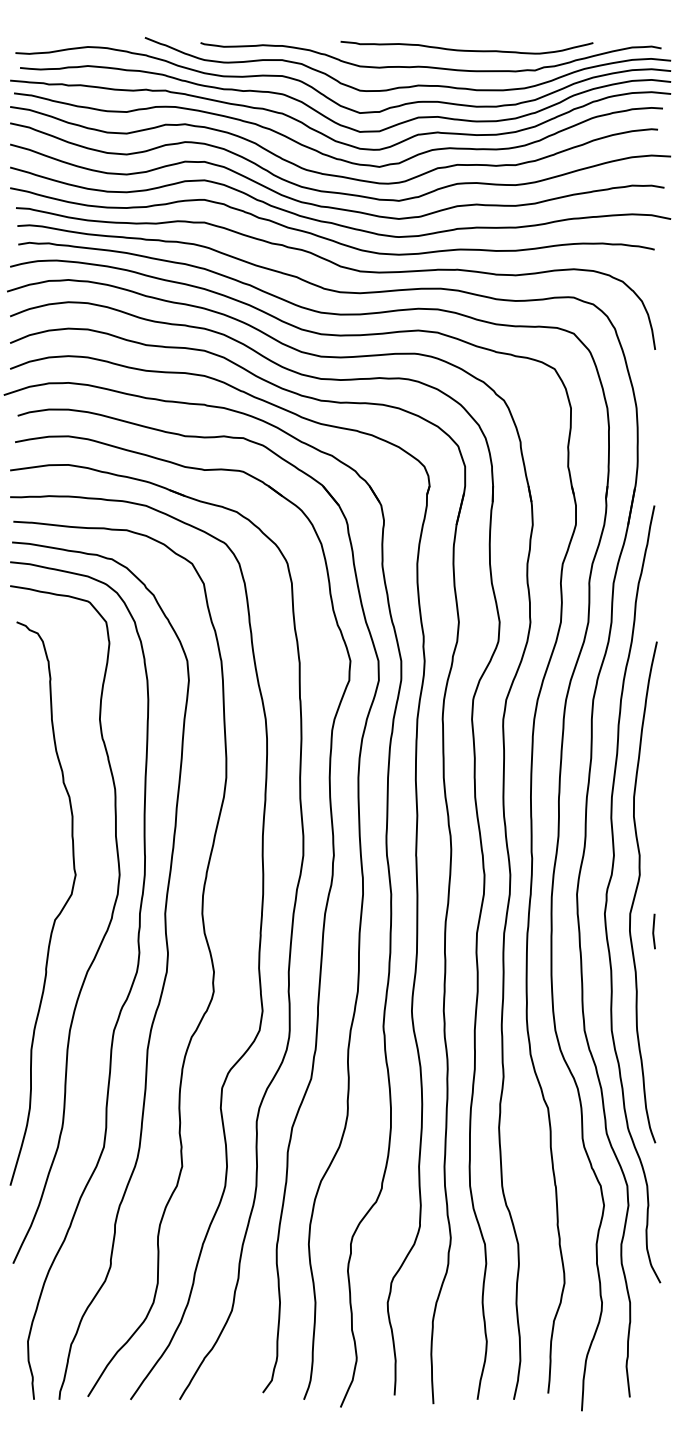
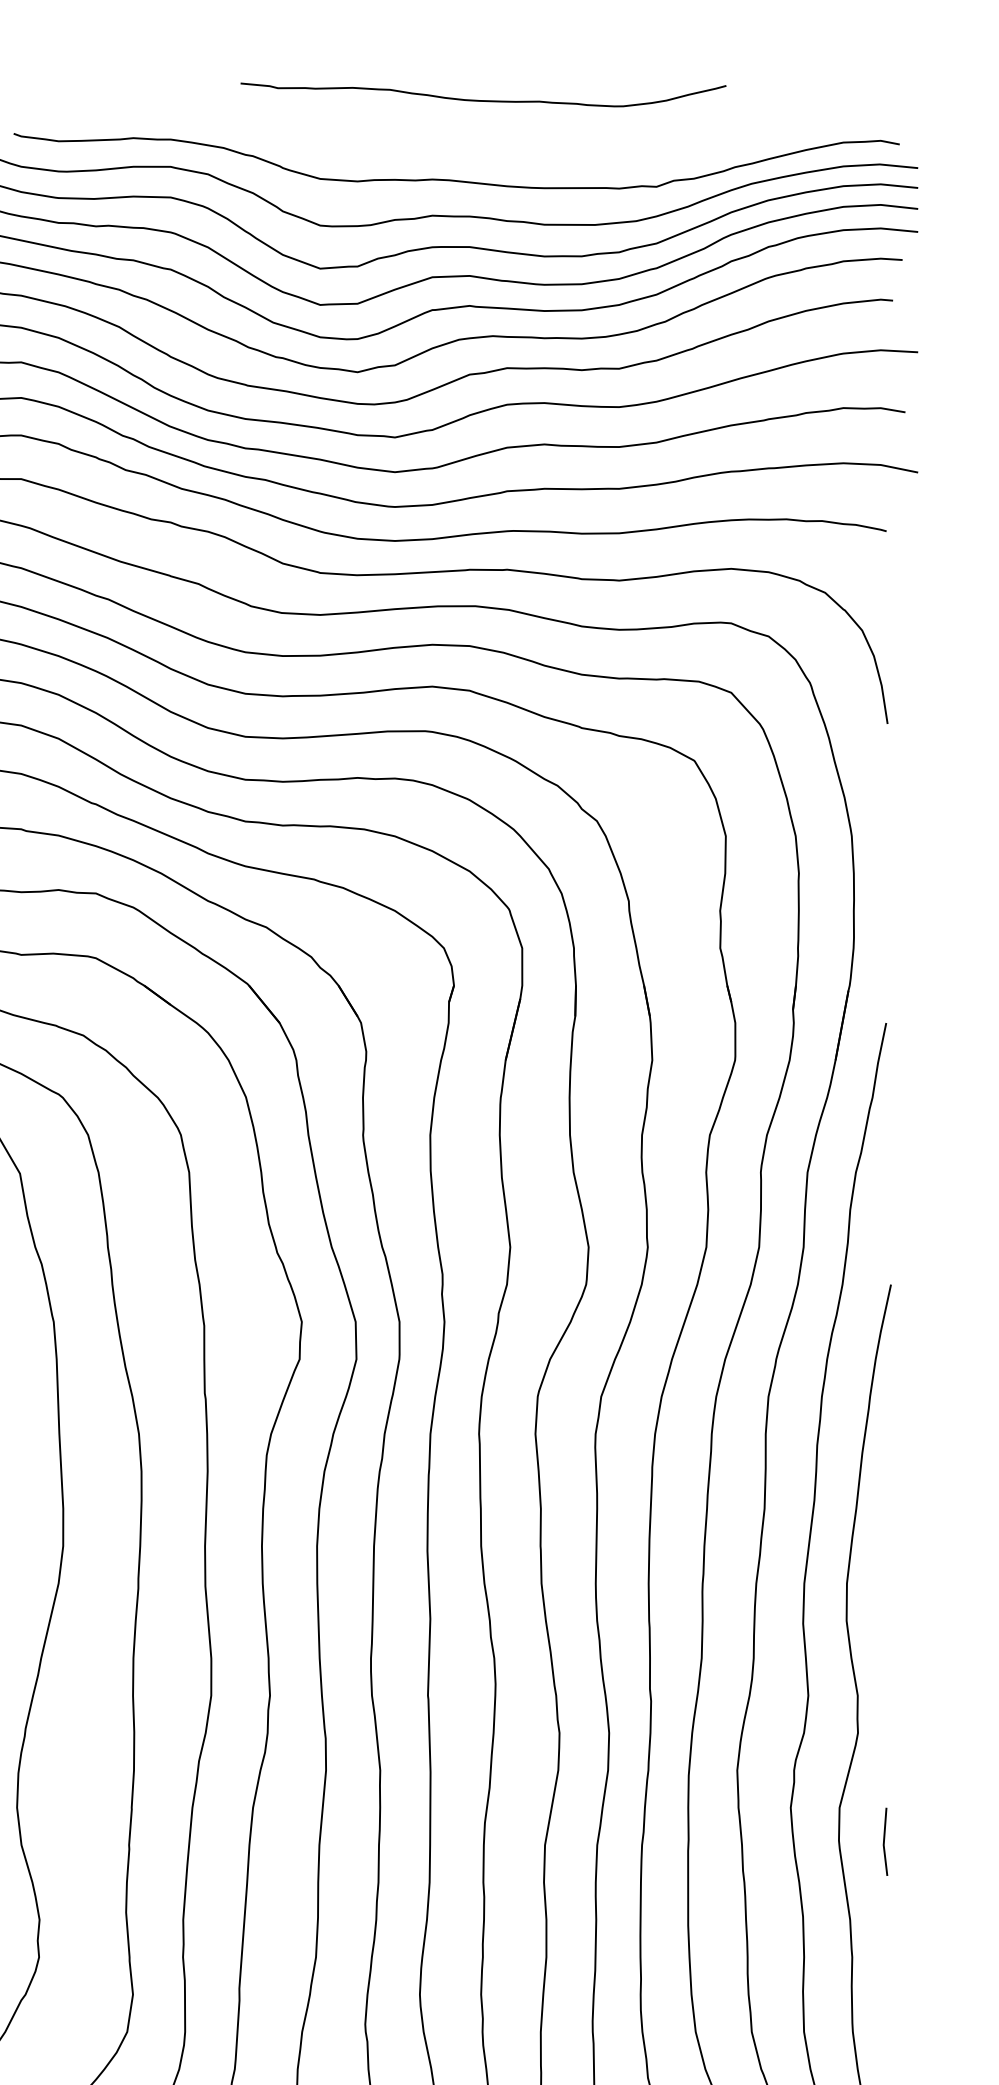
curve: (465, 49) -> (480, 98), moved

